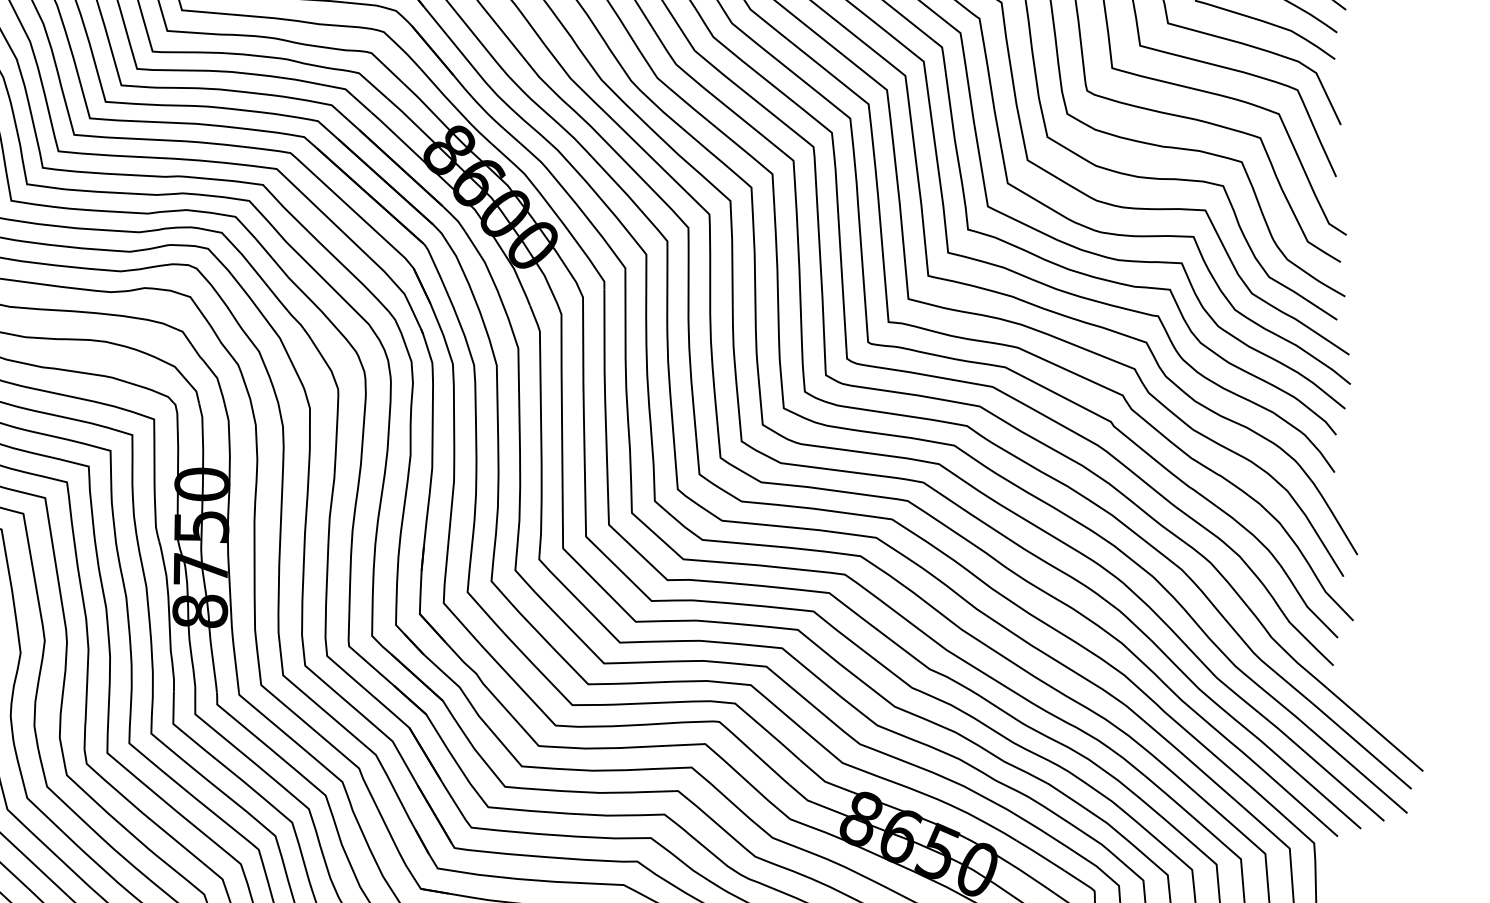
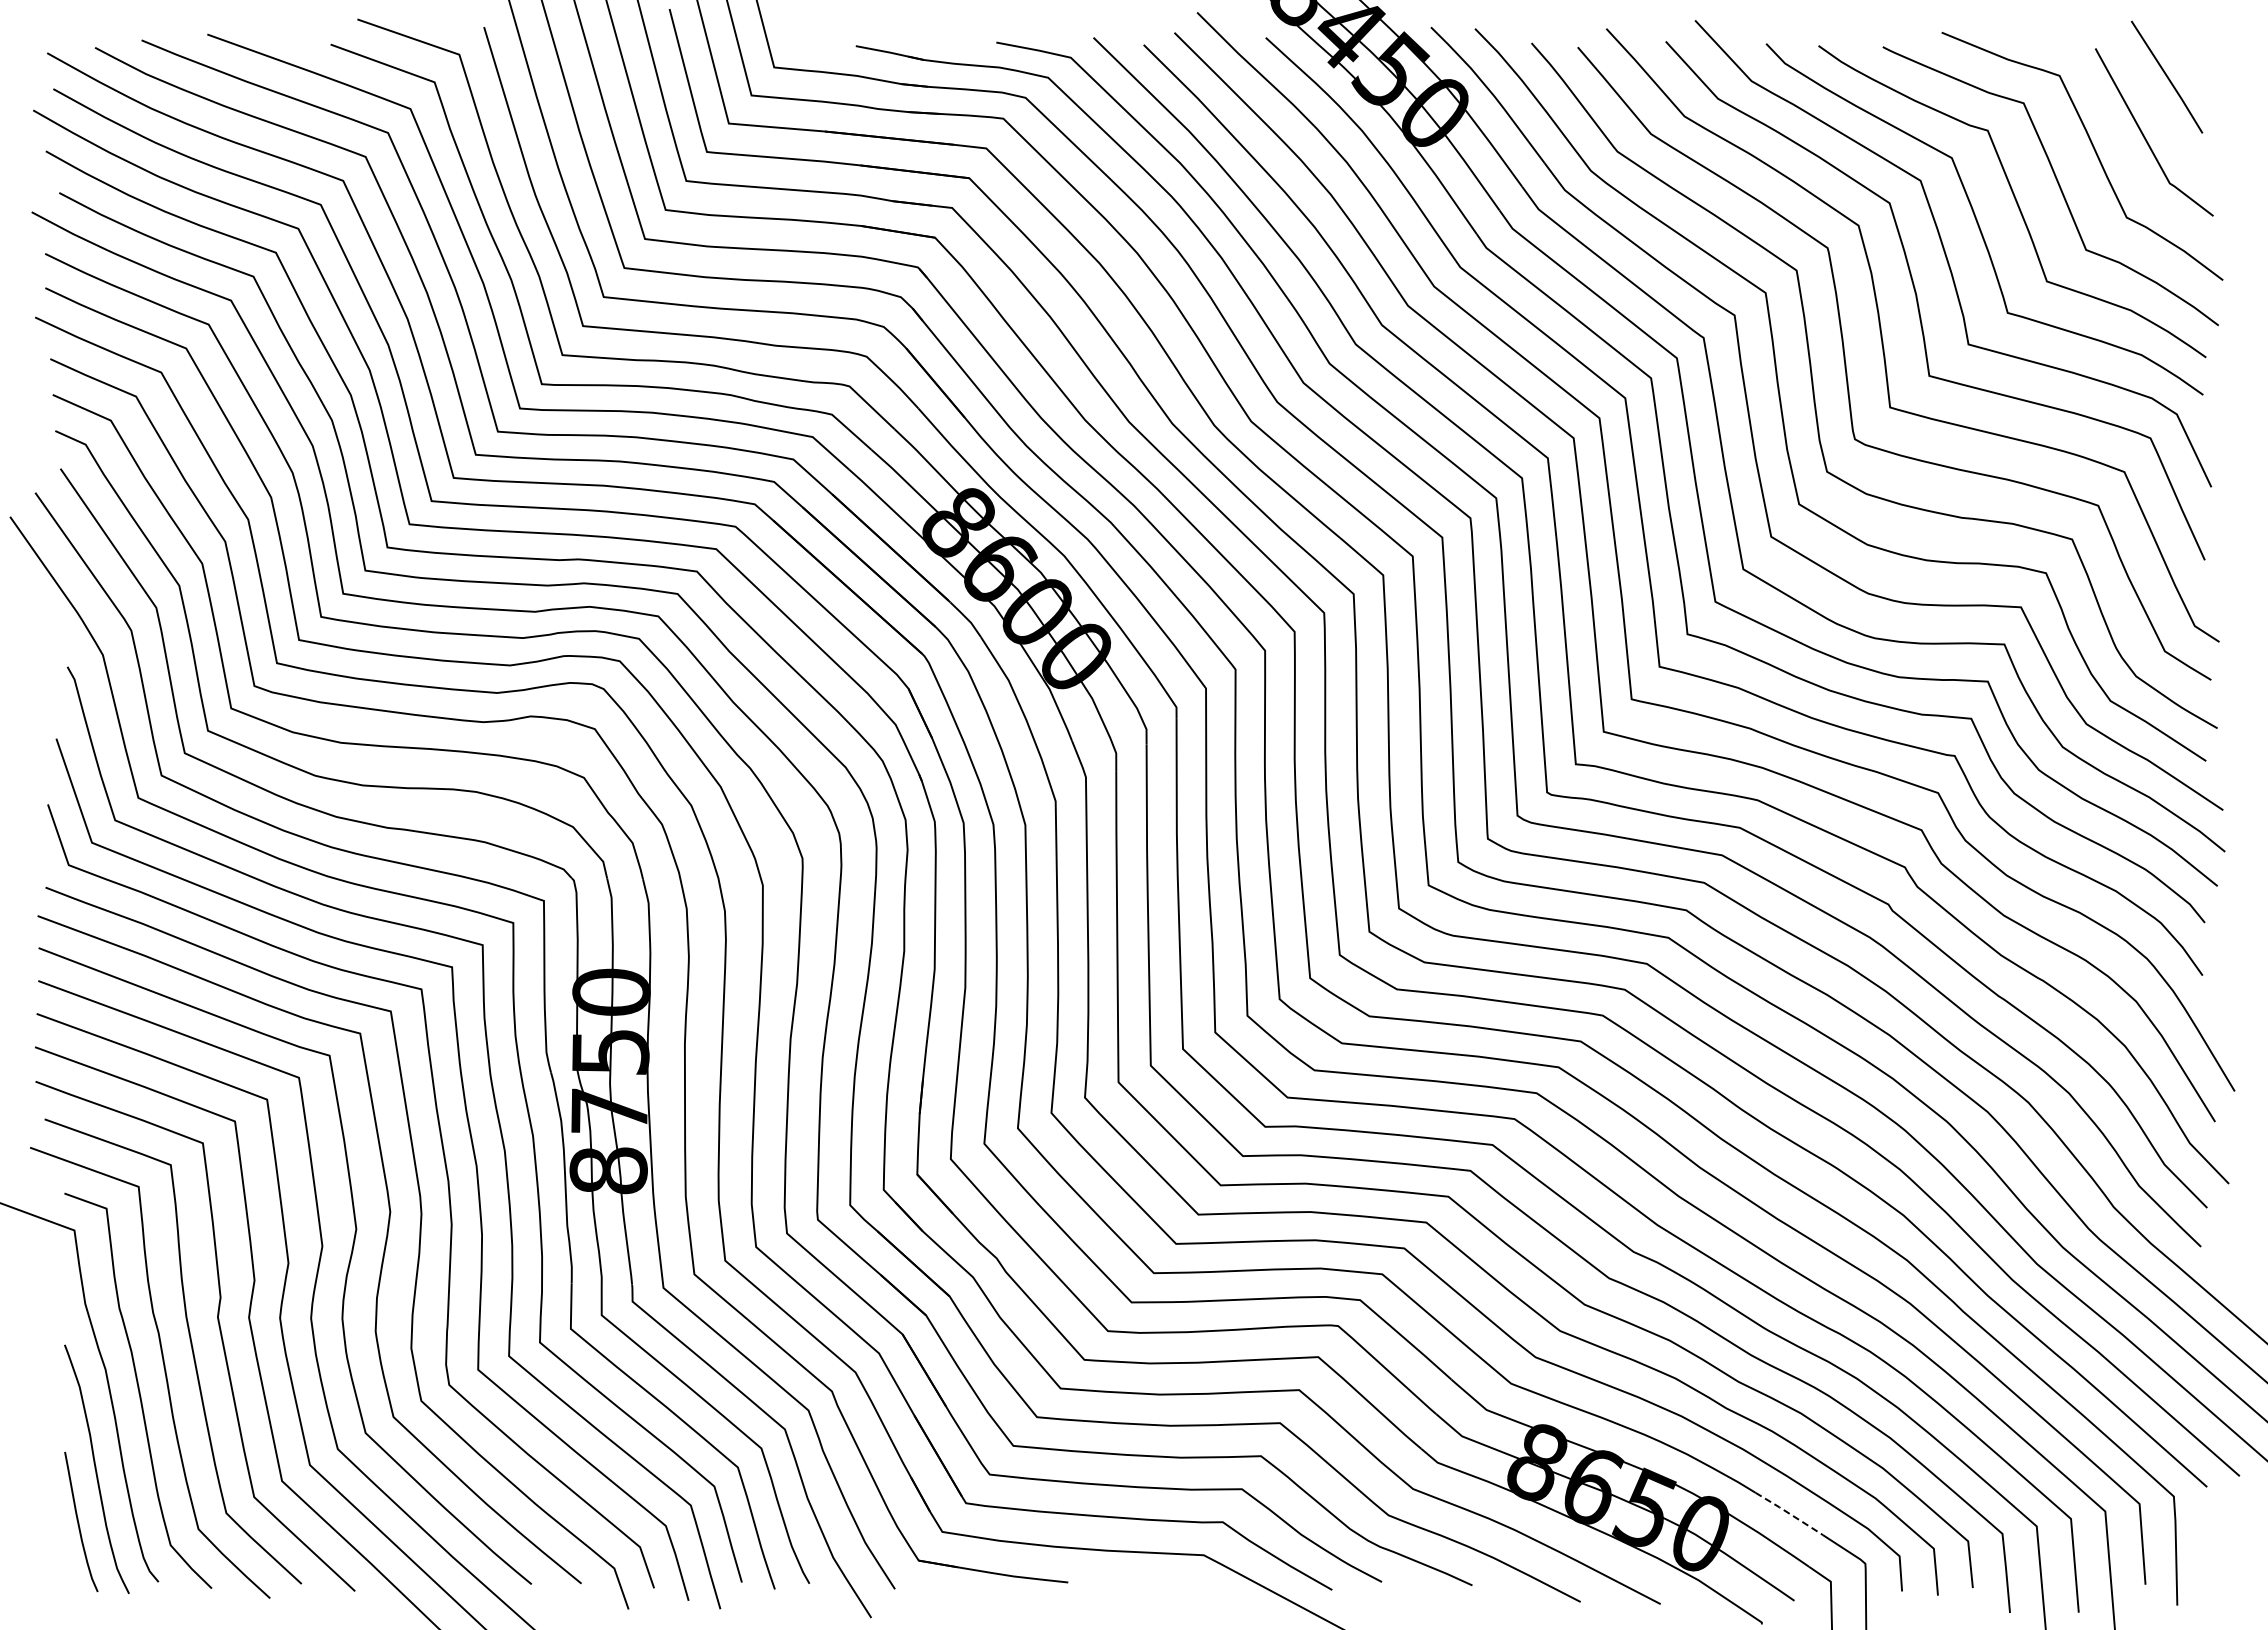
line: (1041, 856) -> (1790, 1514), solid -> dashed

